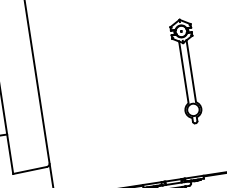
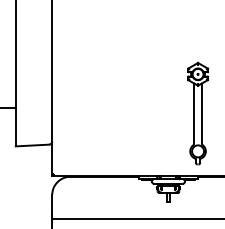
part: (187, 71) -> (198, 113), moved

